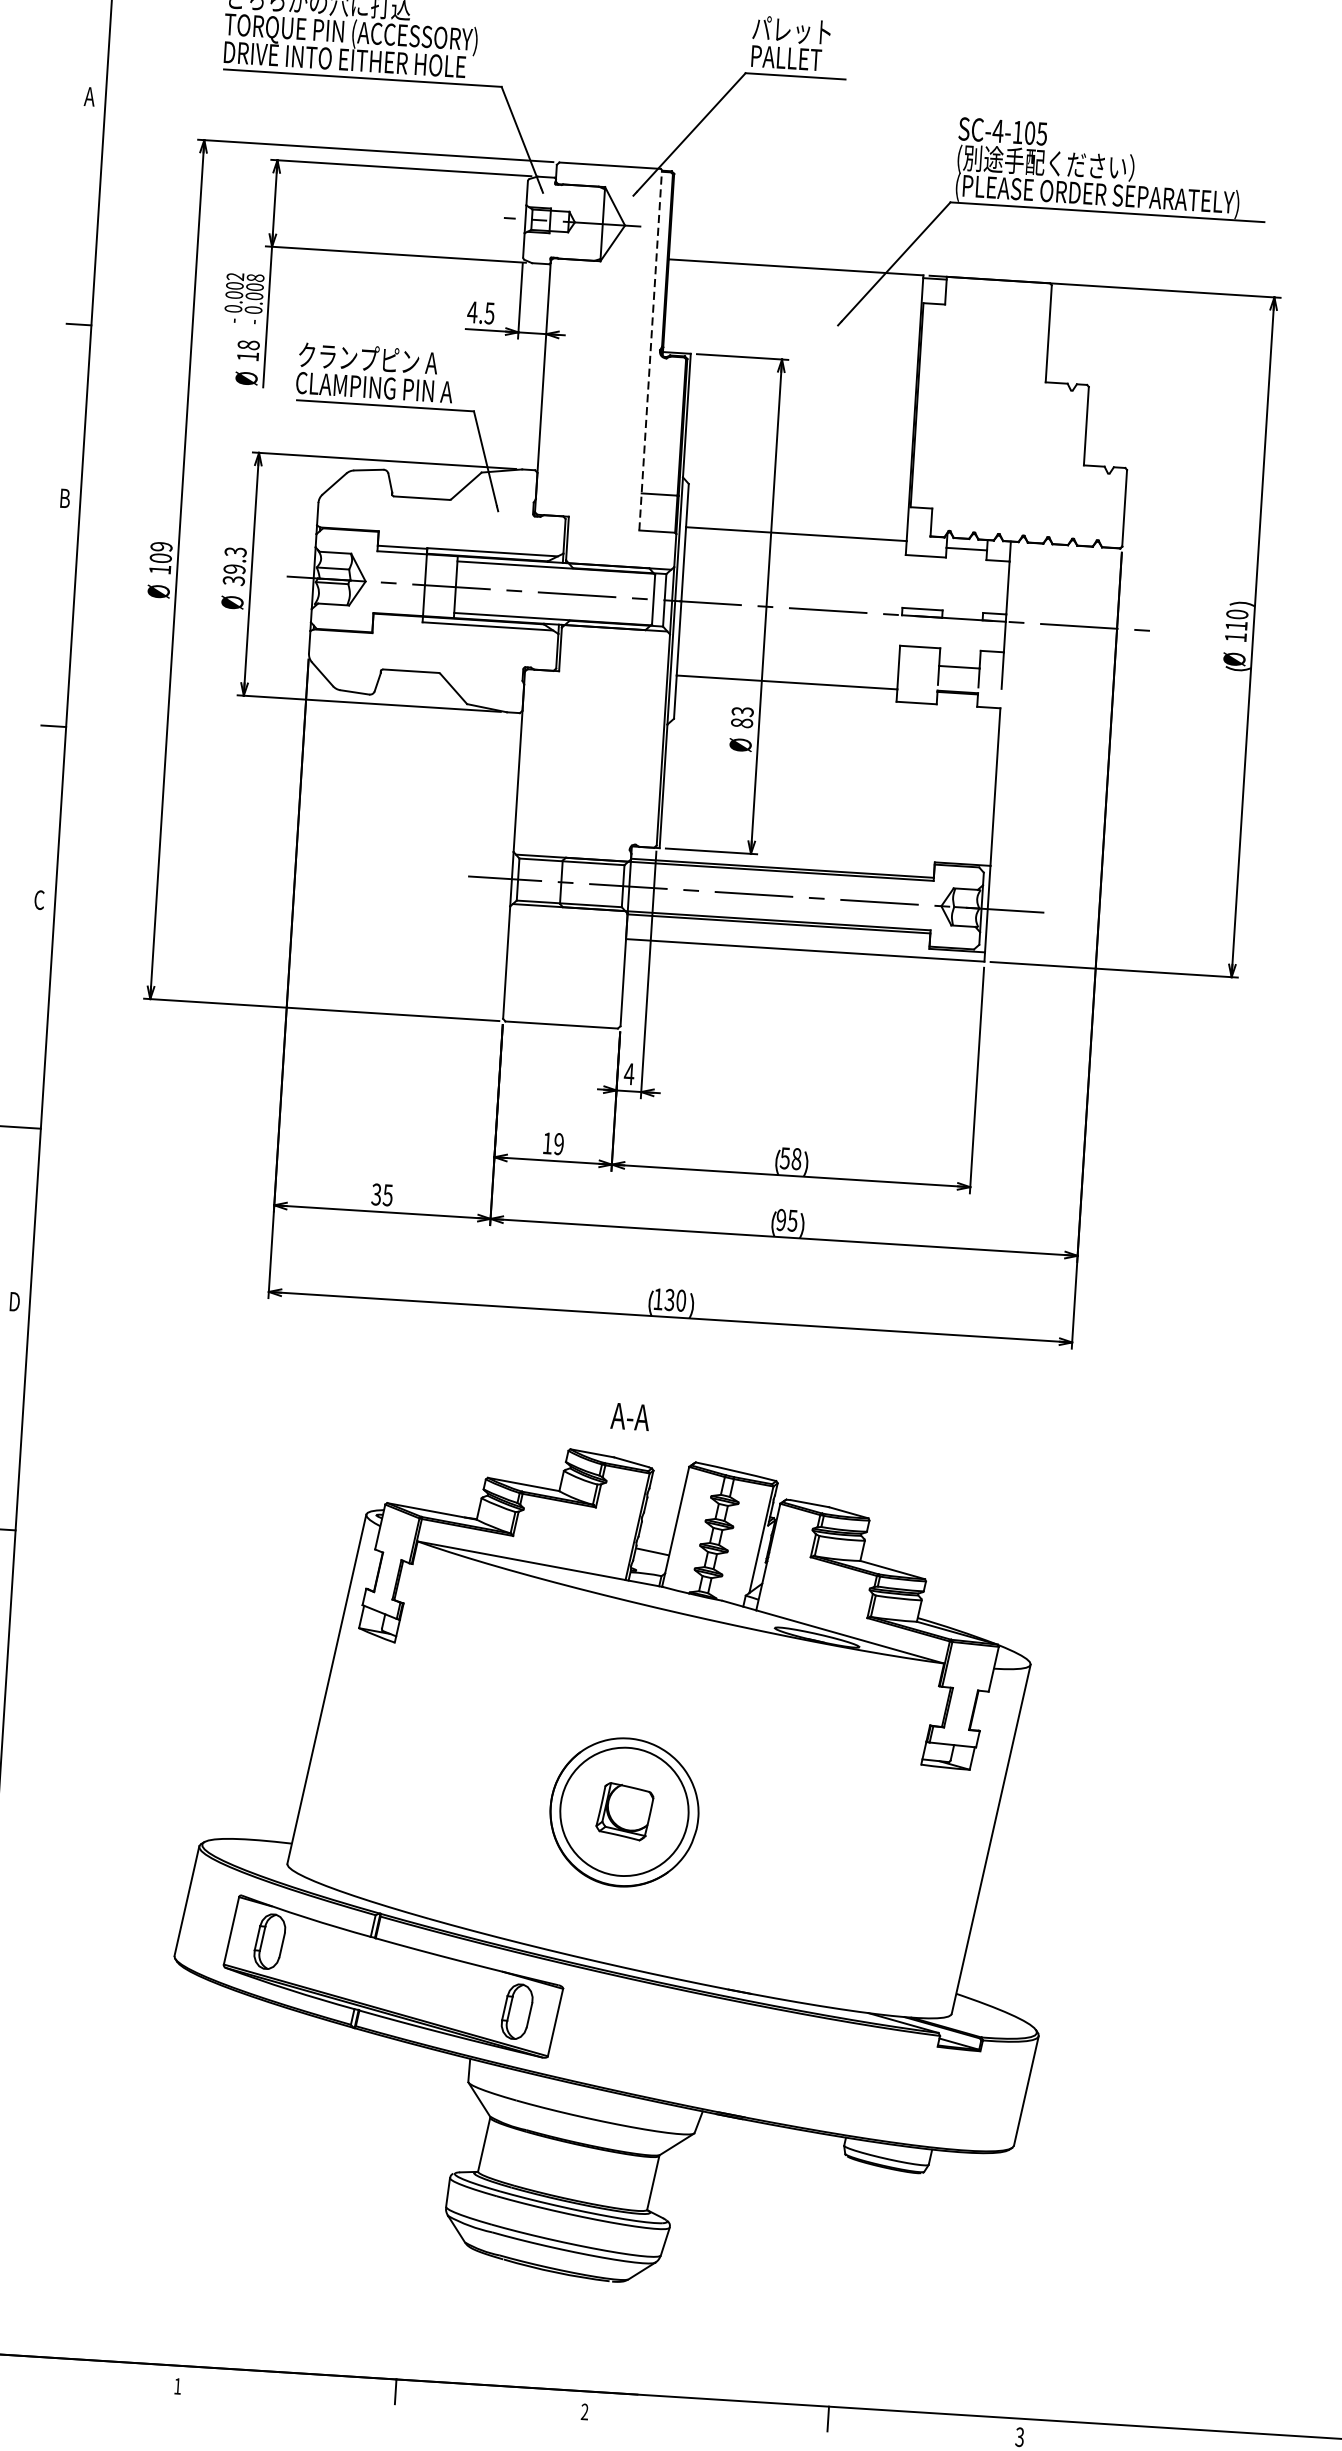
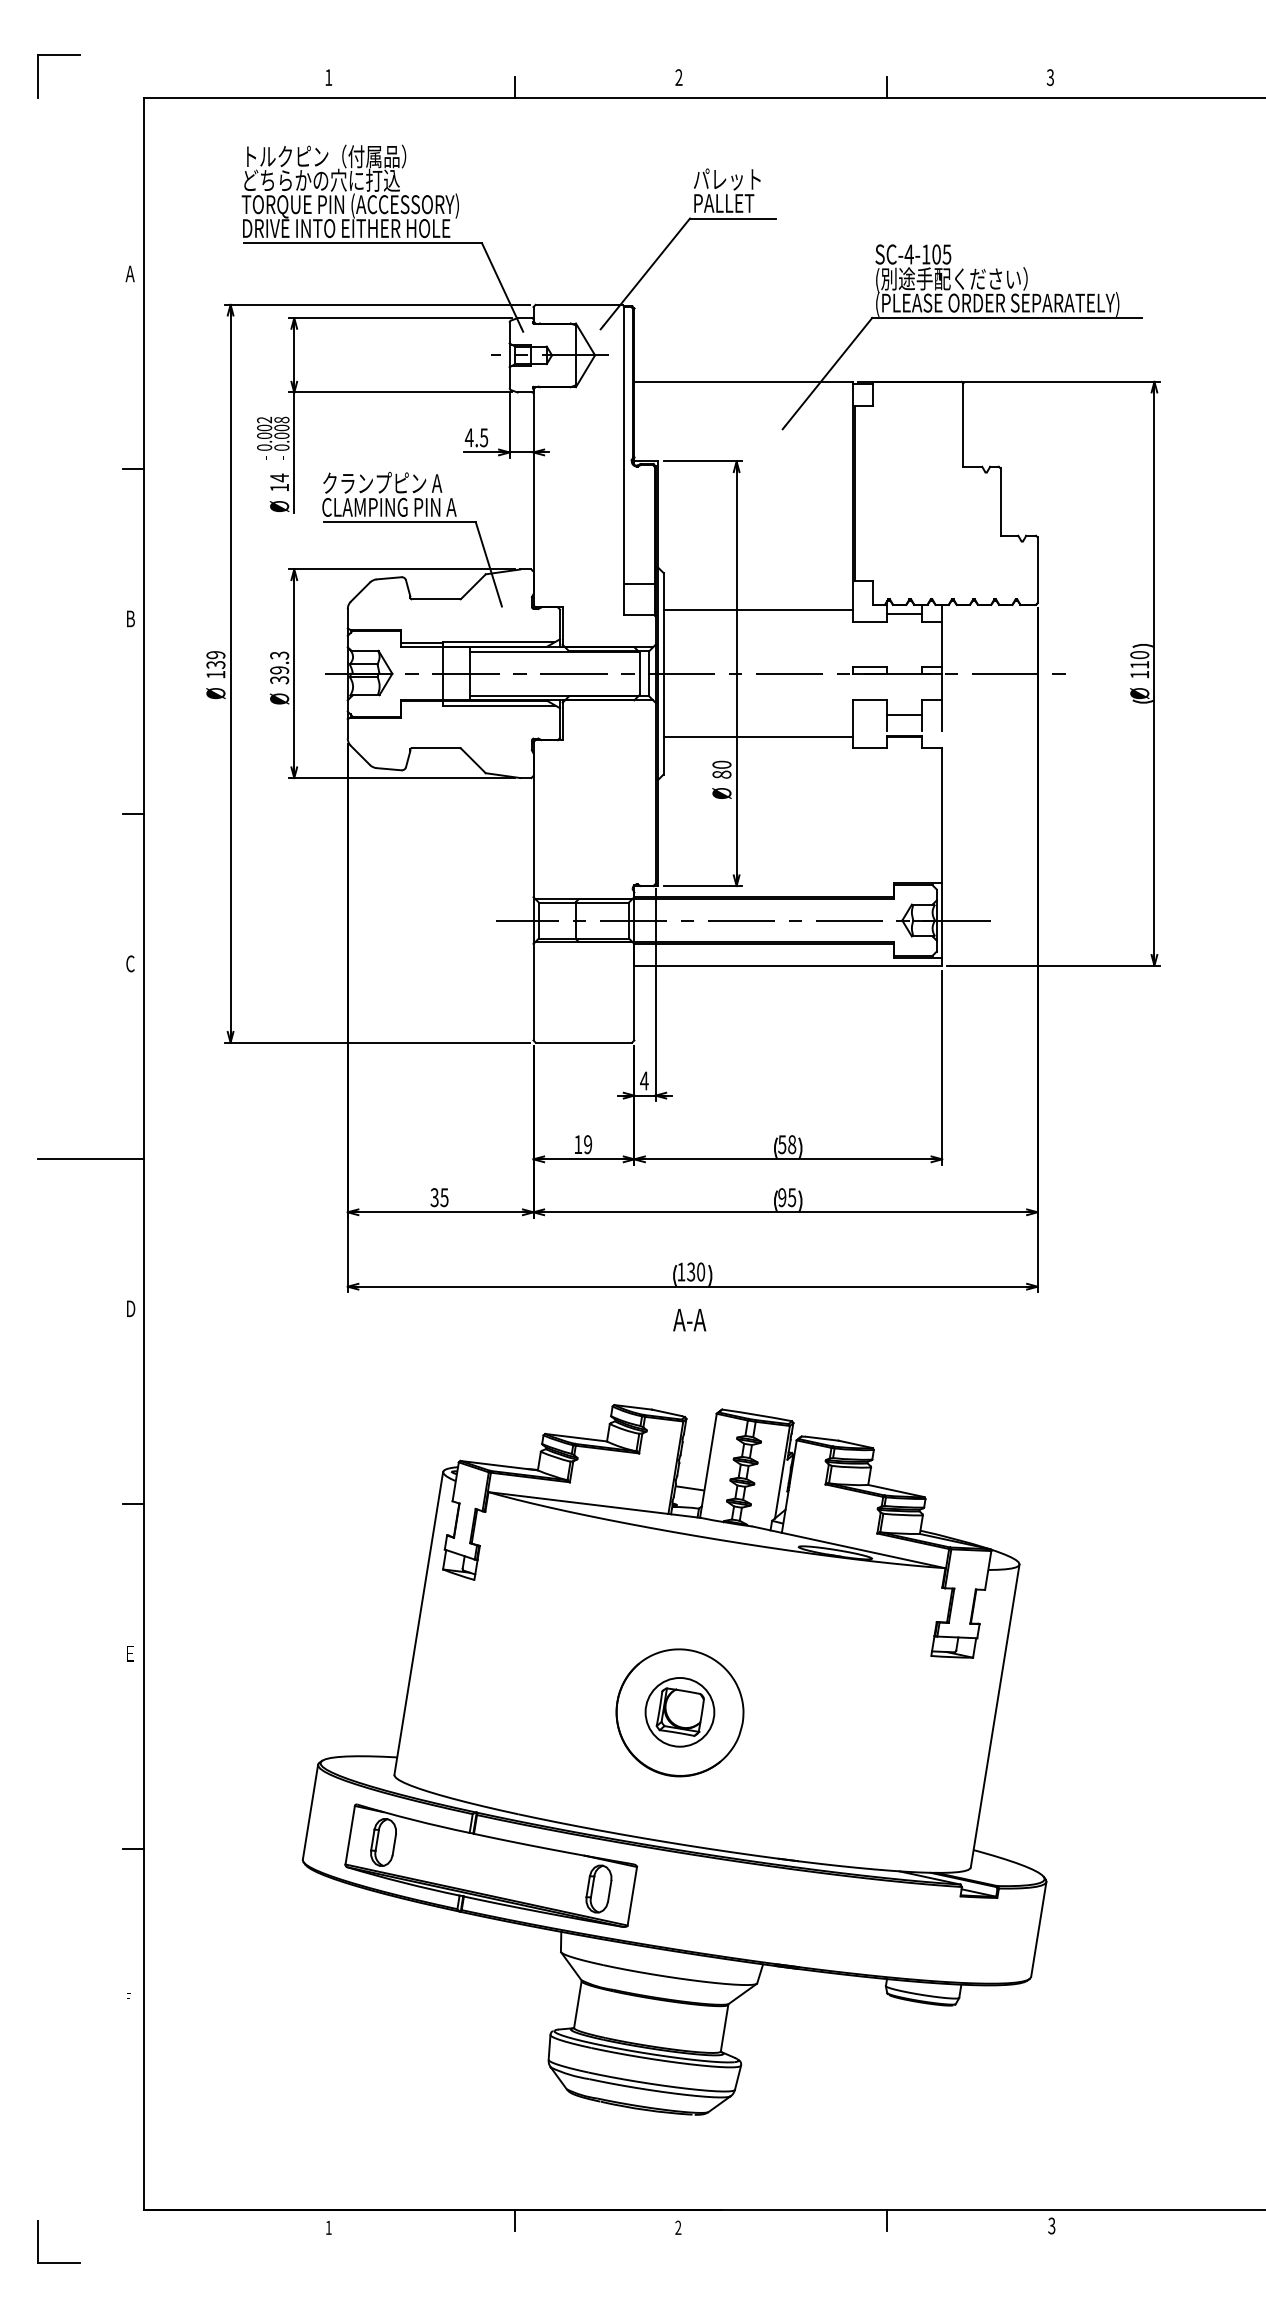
text: (248, 344) -> (279, 477), 18 -> 14
line: (650, 350) -> (623, 460), dashed -> solid
text: (160, 557) -> (215, 664), 109 -> 139
text: (742, 711) -> (721, 764), 83 -> 80
text: (630, 1417) -> (689, 1320), moved
circle: (623, 1810) -> (679, 1711), size x0.62

